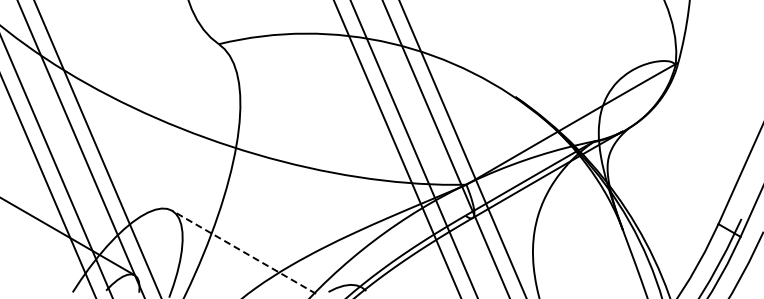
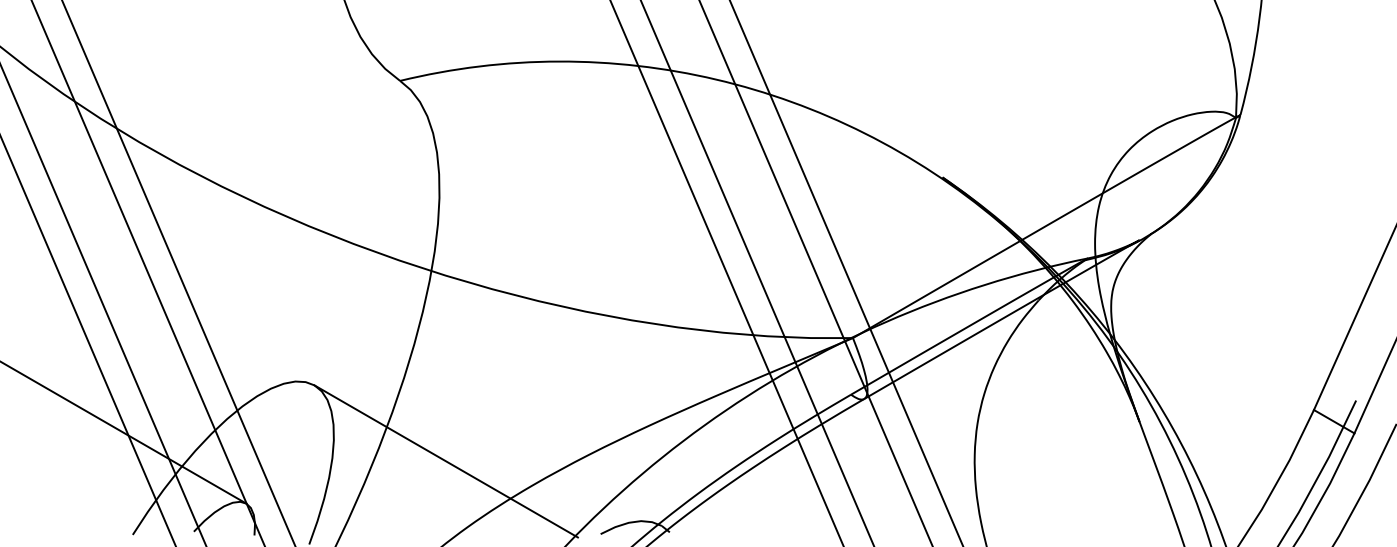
line: (243, 251) -> (445, 460), dashed -> solid

